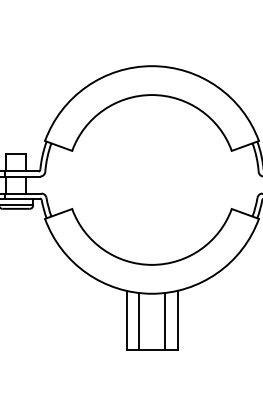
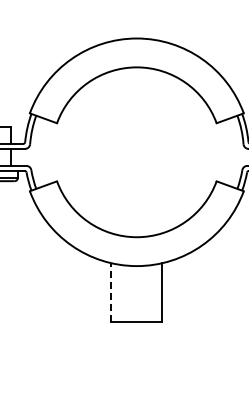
line: (126, 319) -> (111, 291), solid -> dashed
line: (139, 321) -> (124, 293), removed
line: (164, 321) -> (149, 293), removed

